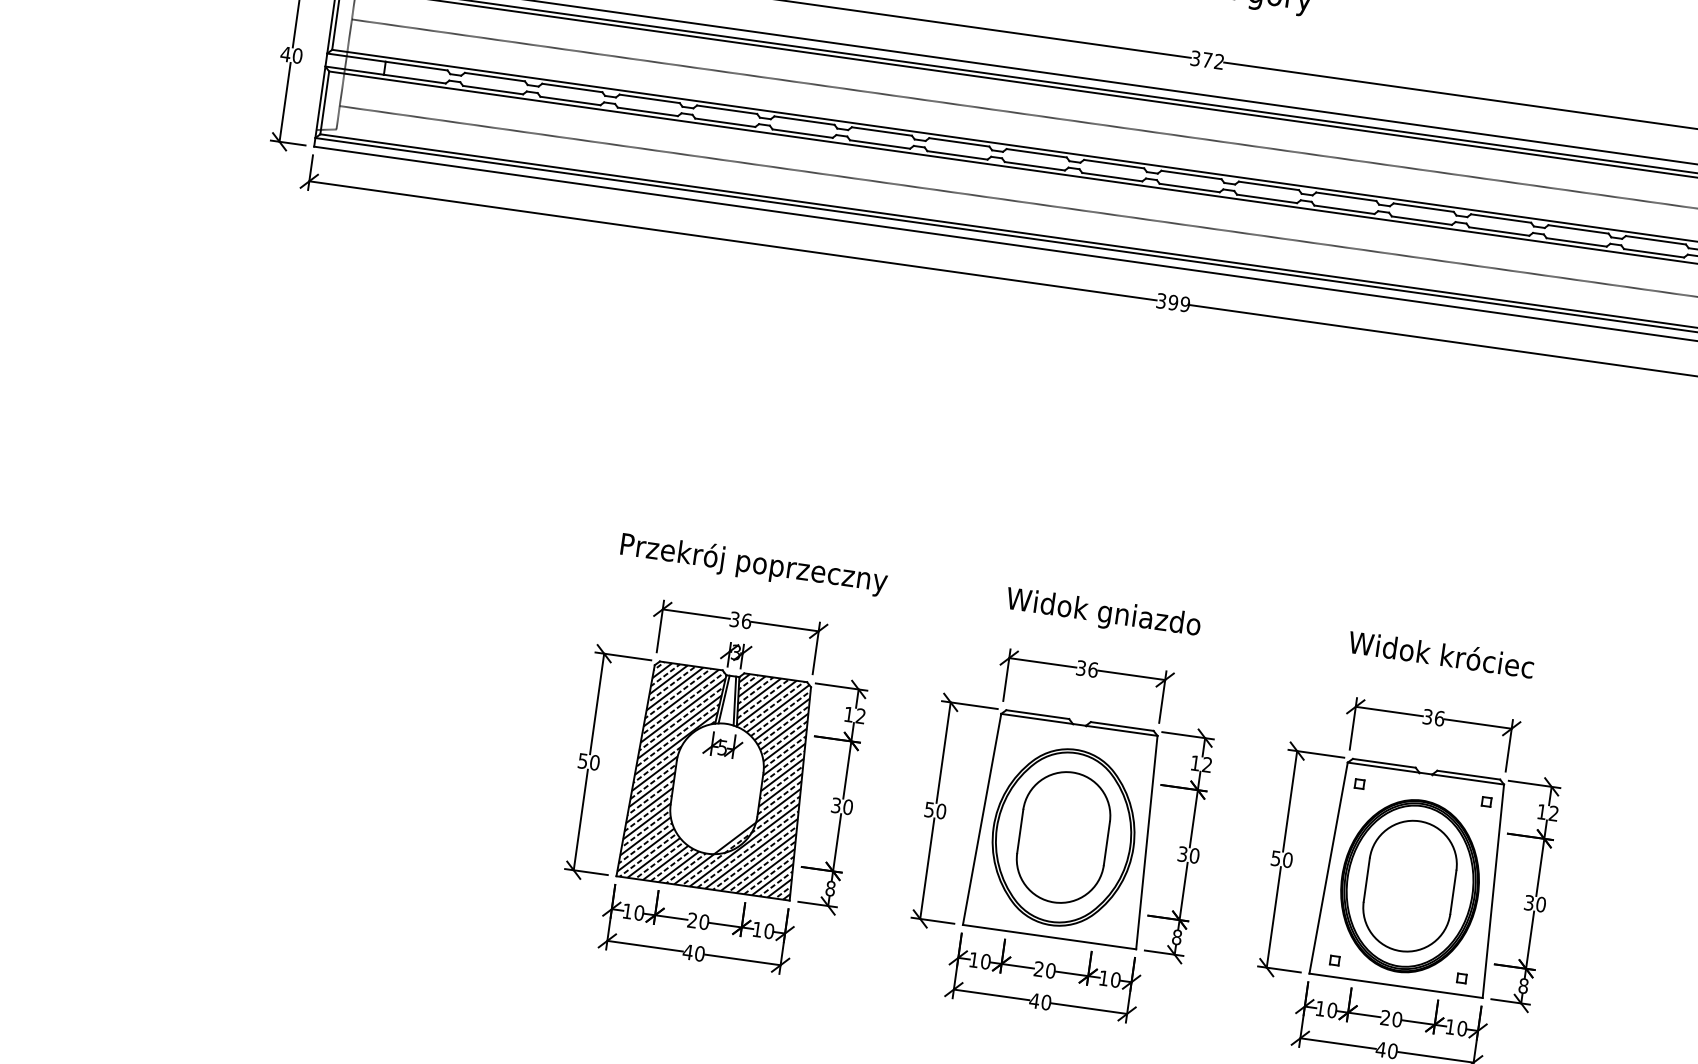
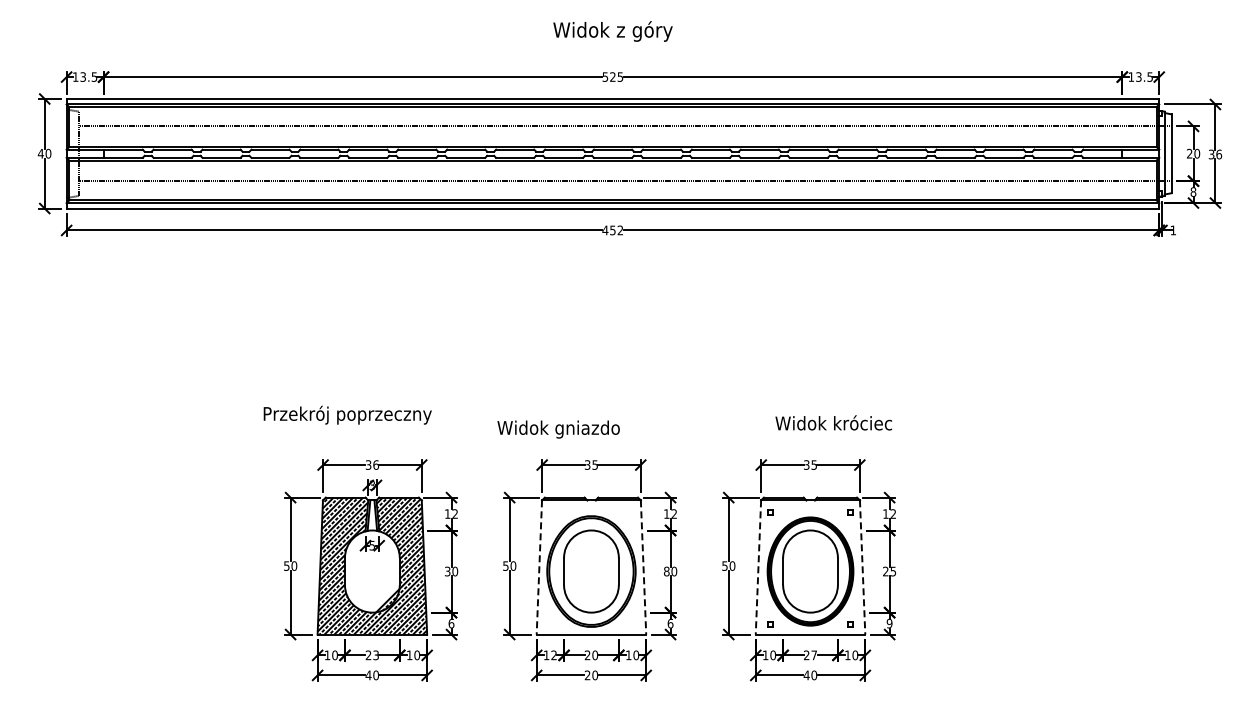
text: (1208, 59) -> (613, 76), 372 -> 525
text: (1172, 302) -> (612, 230), 399 -> 452
text: (753, 563) -> (347, 414), moved
text: (1103, 613) -> (558, 429), moved
text: (1441, 653) -> (833, 422), moved
text: (1093, 669) -> (595, 464), 36 -> 35
text: (1440, 717) -> (814, 464), 36 -> 35
line: (982, 819) -> (539, 567), solid -> dashed
line: (1146, 842) -> (643, 567), solid -> dashed
text: (1182, 854) -> (666, 571), 30 -> 80
line: (1328, 868) -> (758, 567), solid -> dashed
text: (830, 888) -> (451, 623), 8 -> 6
line: (1493, 891) -> (862, 567), solid -> dashed
text: (1534, 903) -> (889, 571), 30 -> 25
text: (703, 922) -> (375, 655), 20 -> 23
text: (1177, 937) -> (670, 623), 8 -> 6
text: (984, 961) -> (553, 655), 10 -> 12
text: (1523, 985) -> (889, 623), 8 -> 9
text: (1034, 1001) -> (587, 675), 40 -> 20
text: (1397, 1019) -> (814, 655), 20 -> 27

